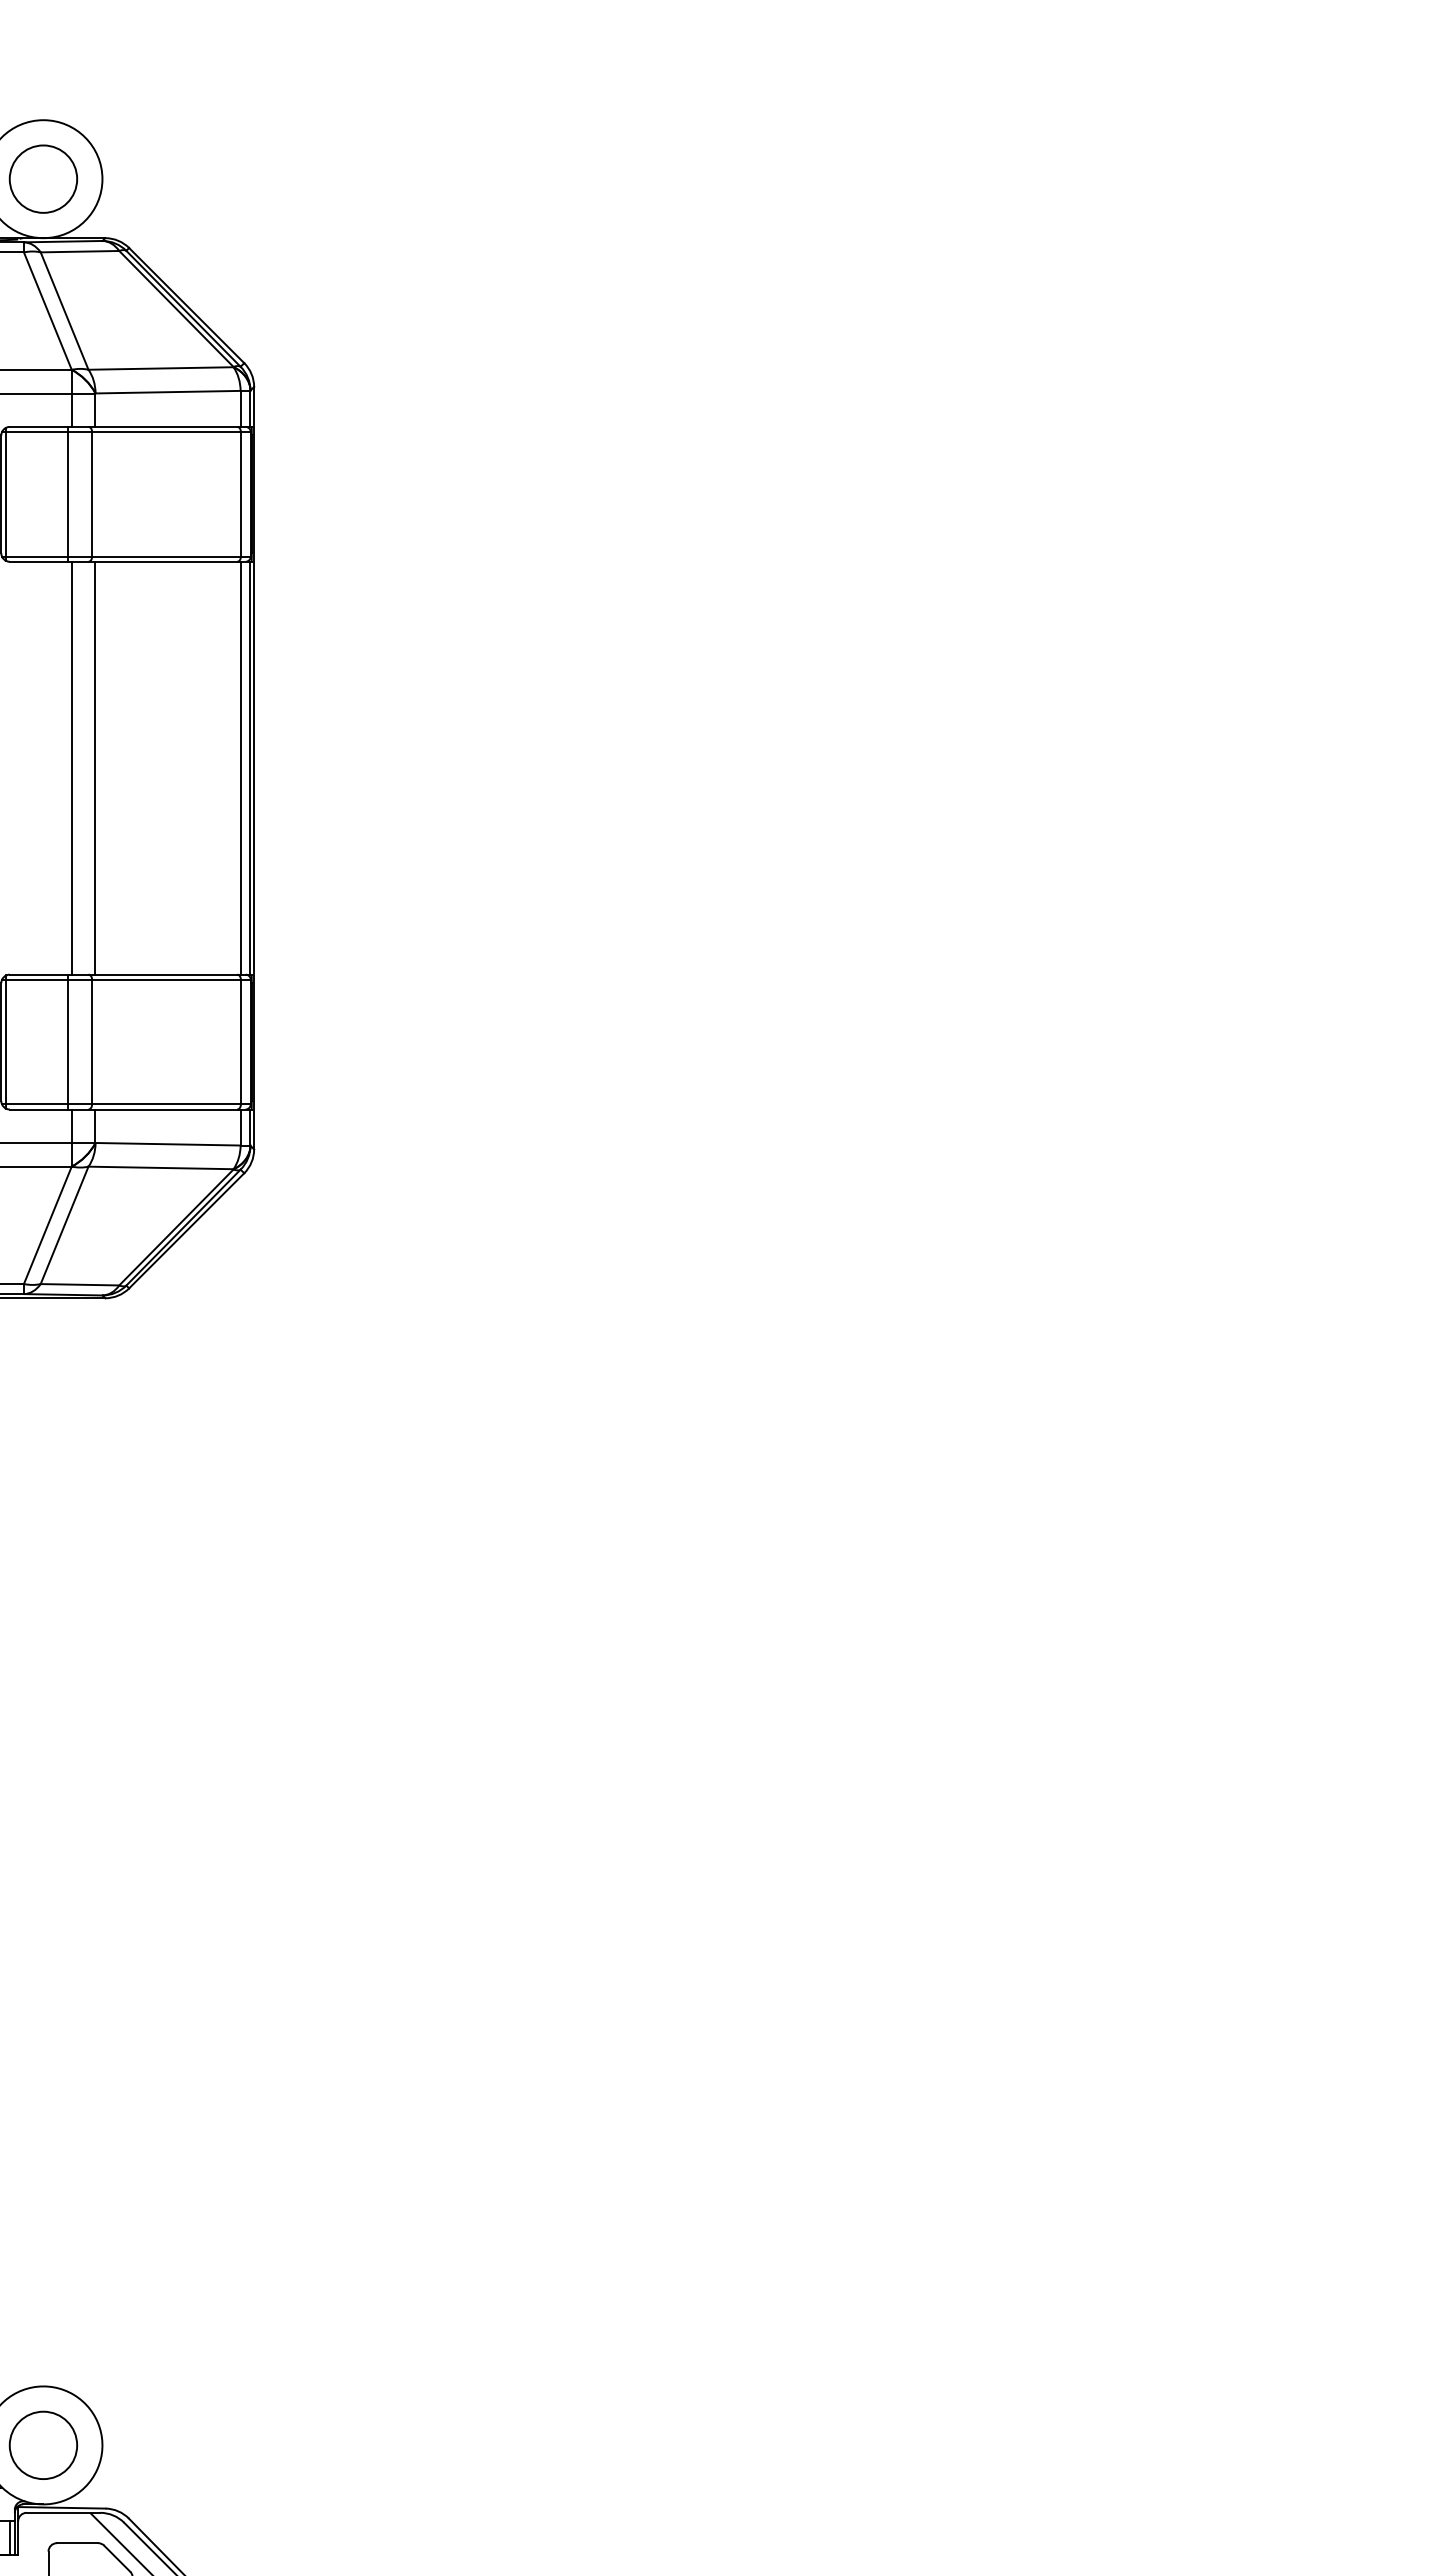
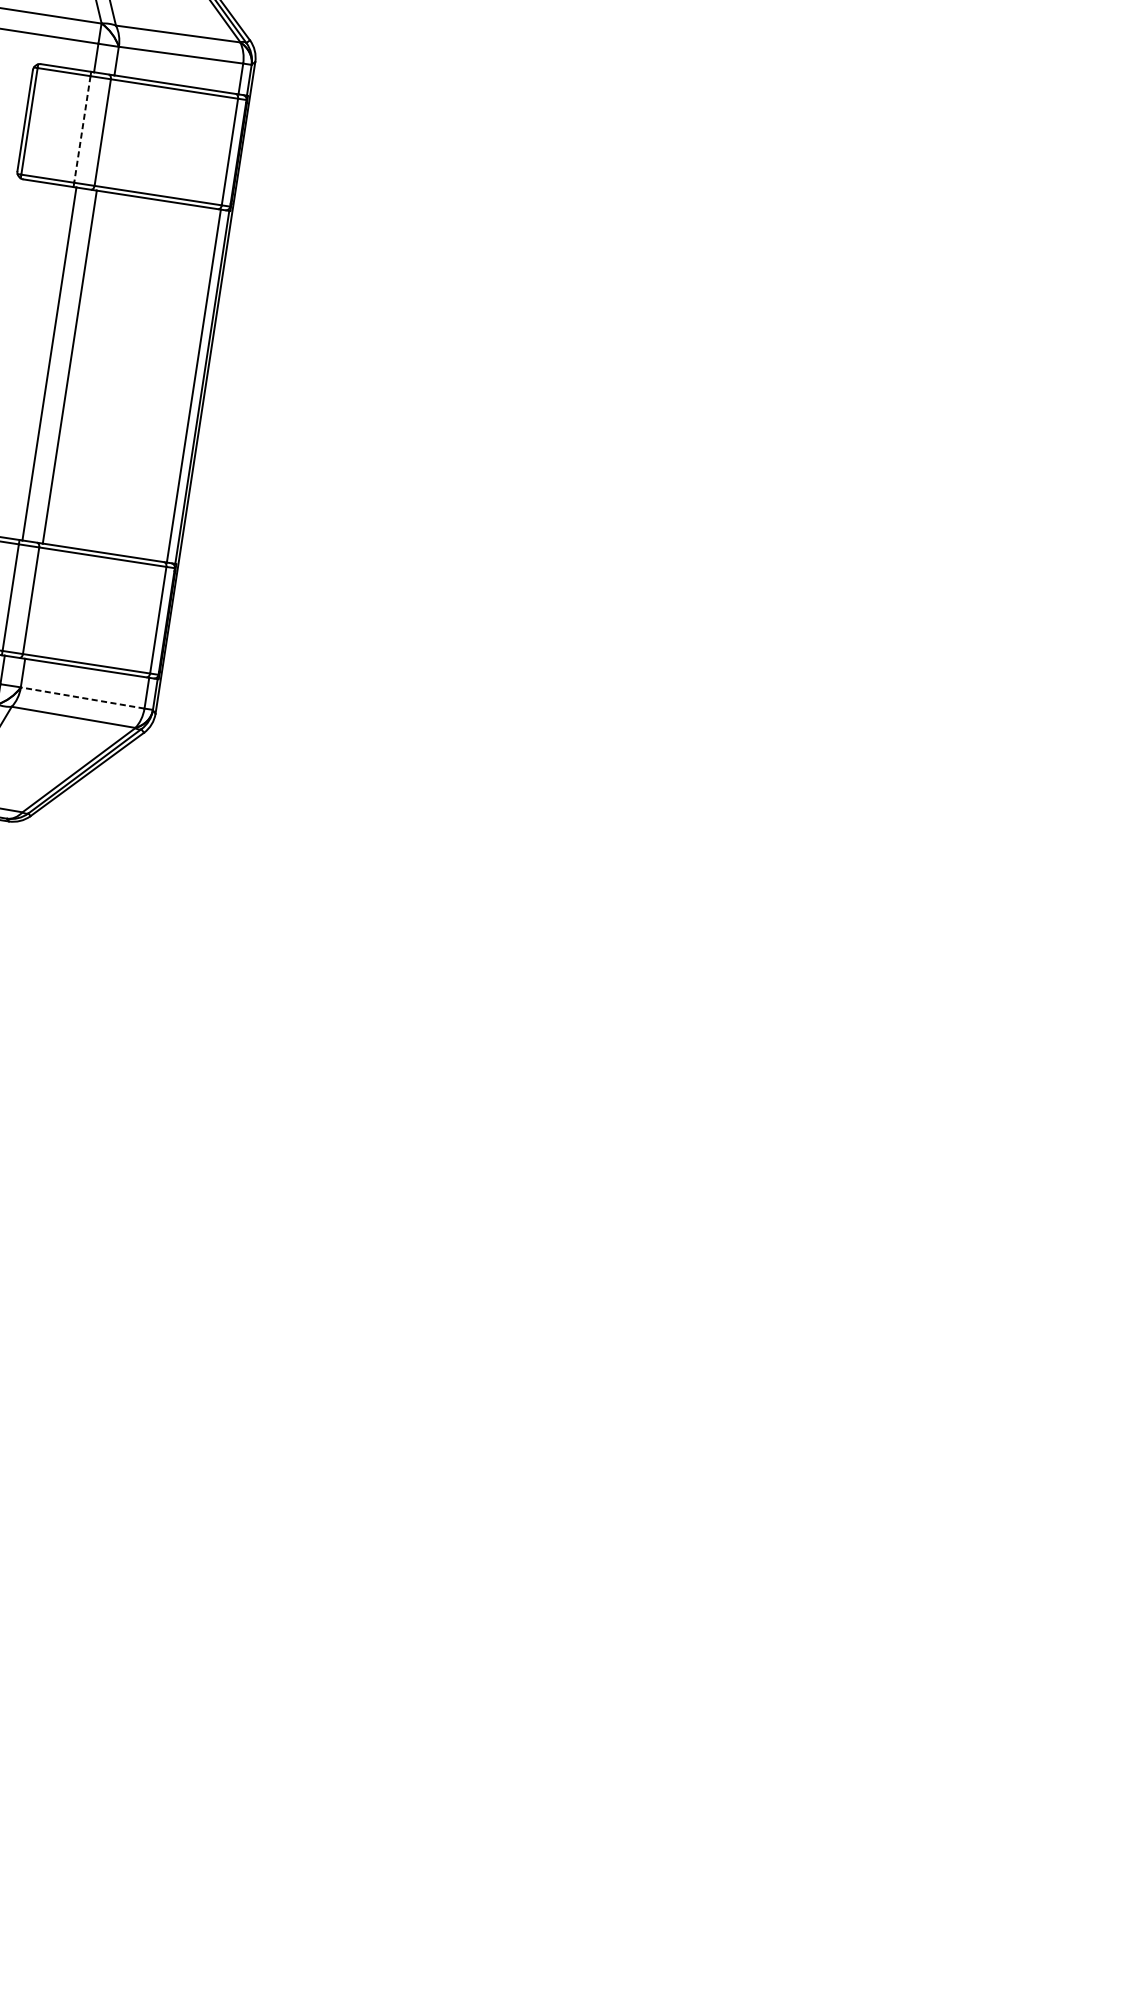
line: (68, 494) -> (82, 129), solid -> dashed
line: (168, 1144) -> (83, 698), solid -> dashed

